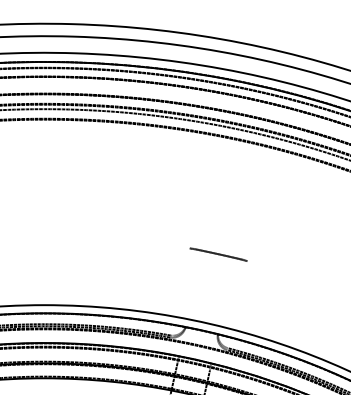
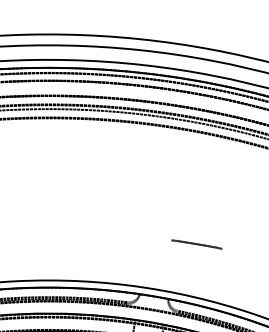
line: (218, 254) -> (196, 244), moved

